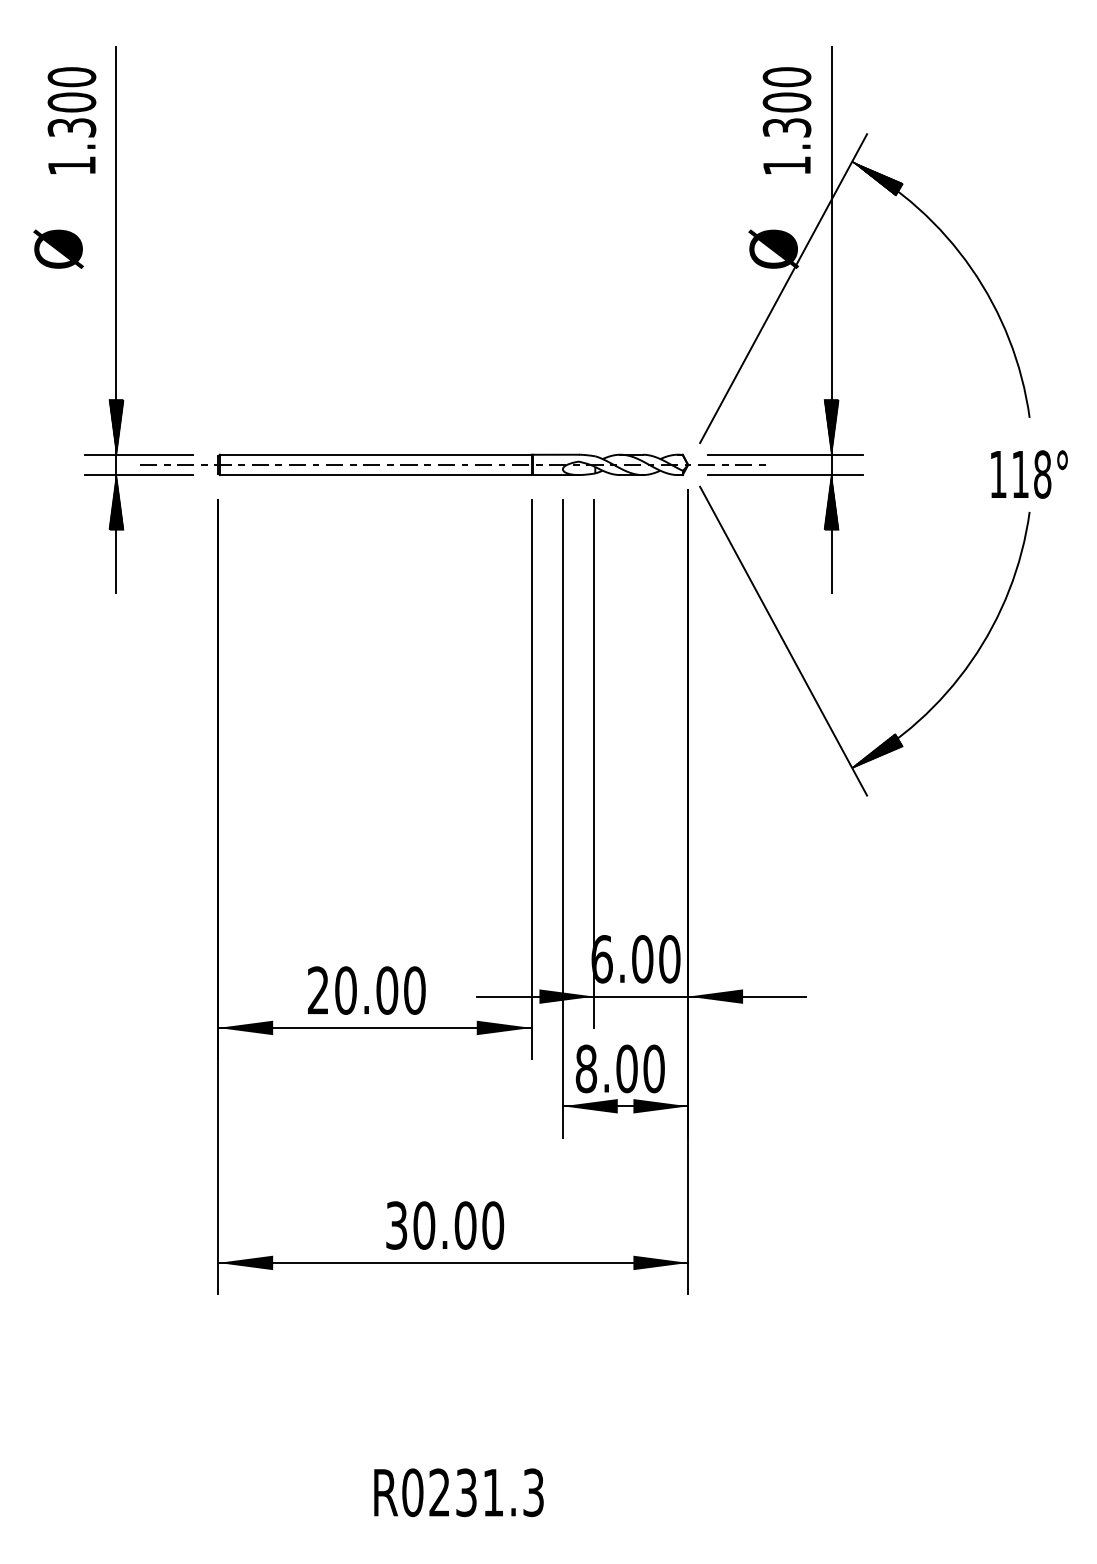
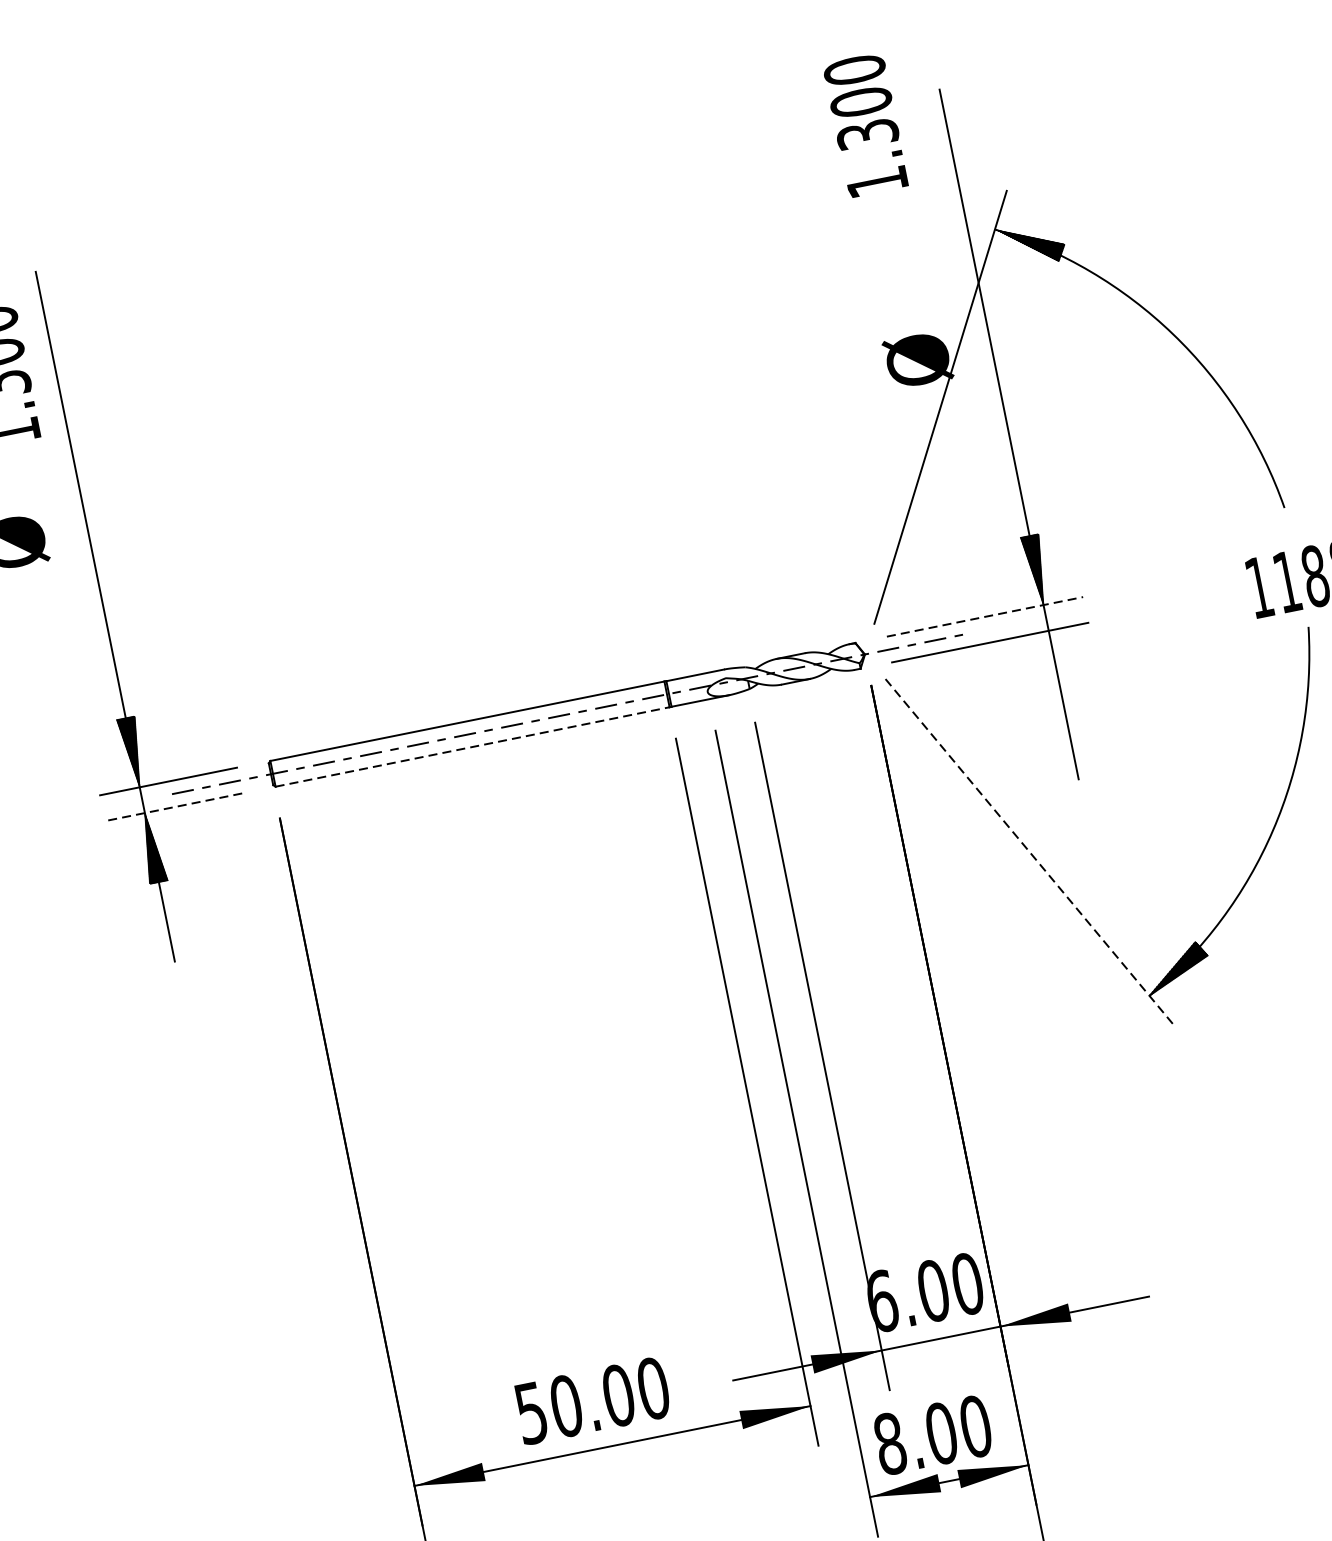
text: (786, 120) -> (865, 125), moved
line: (785, 454) -> (985, 616), solid -> dashed
line: (138, 475) -> (172, 807), solid -> dashed
line: (375, 475) -> (472, 747), solid -> dashed
hatch: (831, 502) -> (1055, 665), removed
line: (783, 641) -> (1030, 853), solid -> dashed
text: (318, 990) -> (531, 1413), 20.00 -> 50.00

